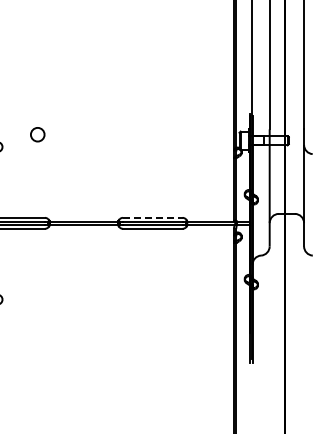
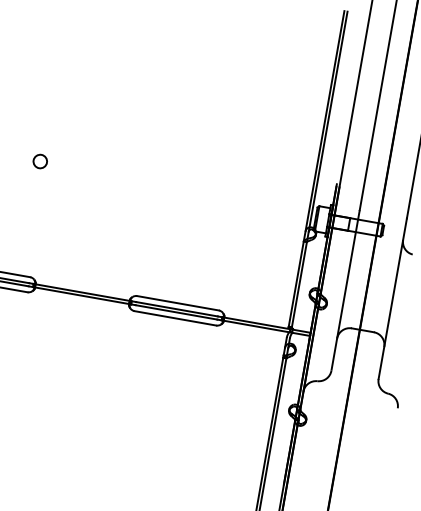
circle: (37, 134) -> (40, 161), size x0.71
line: (152, 217) -> (177, 302), dashed -> solid

